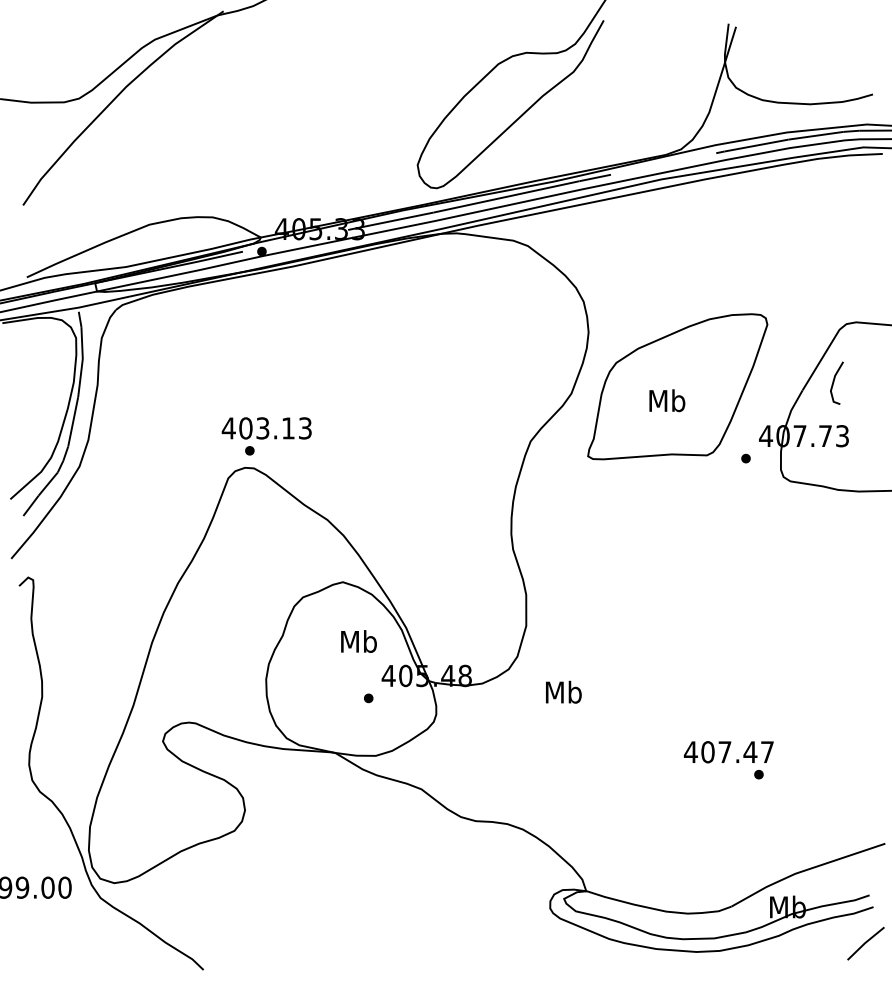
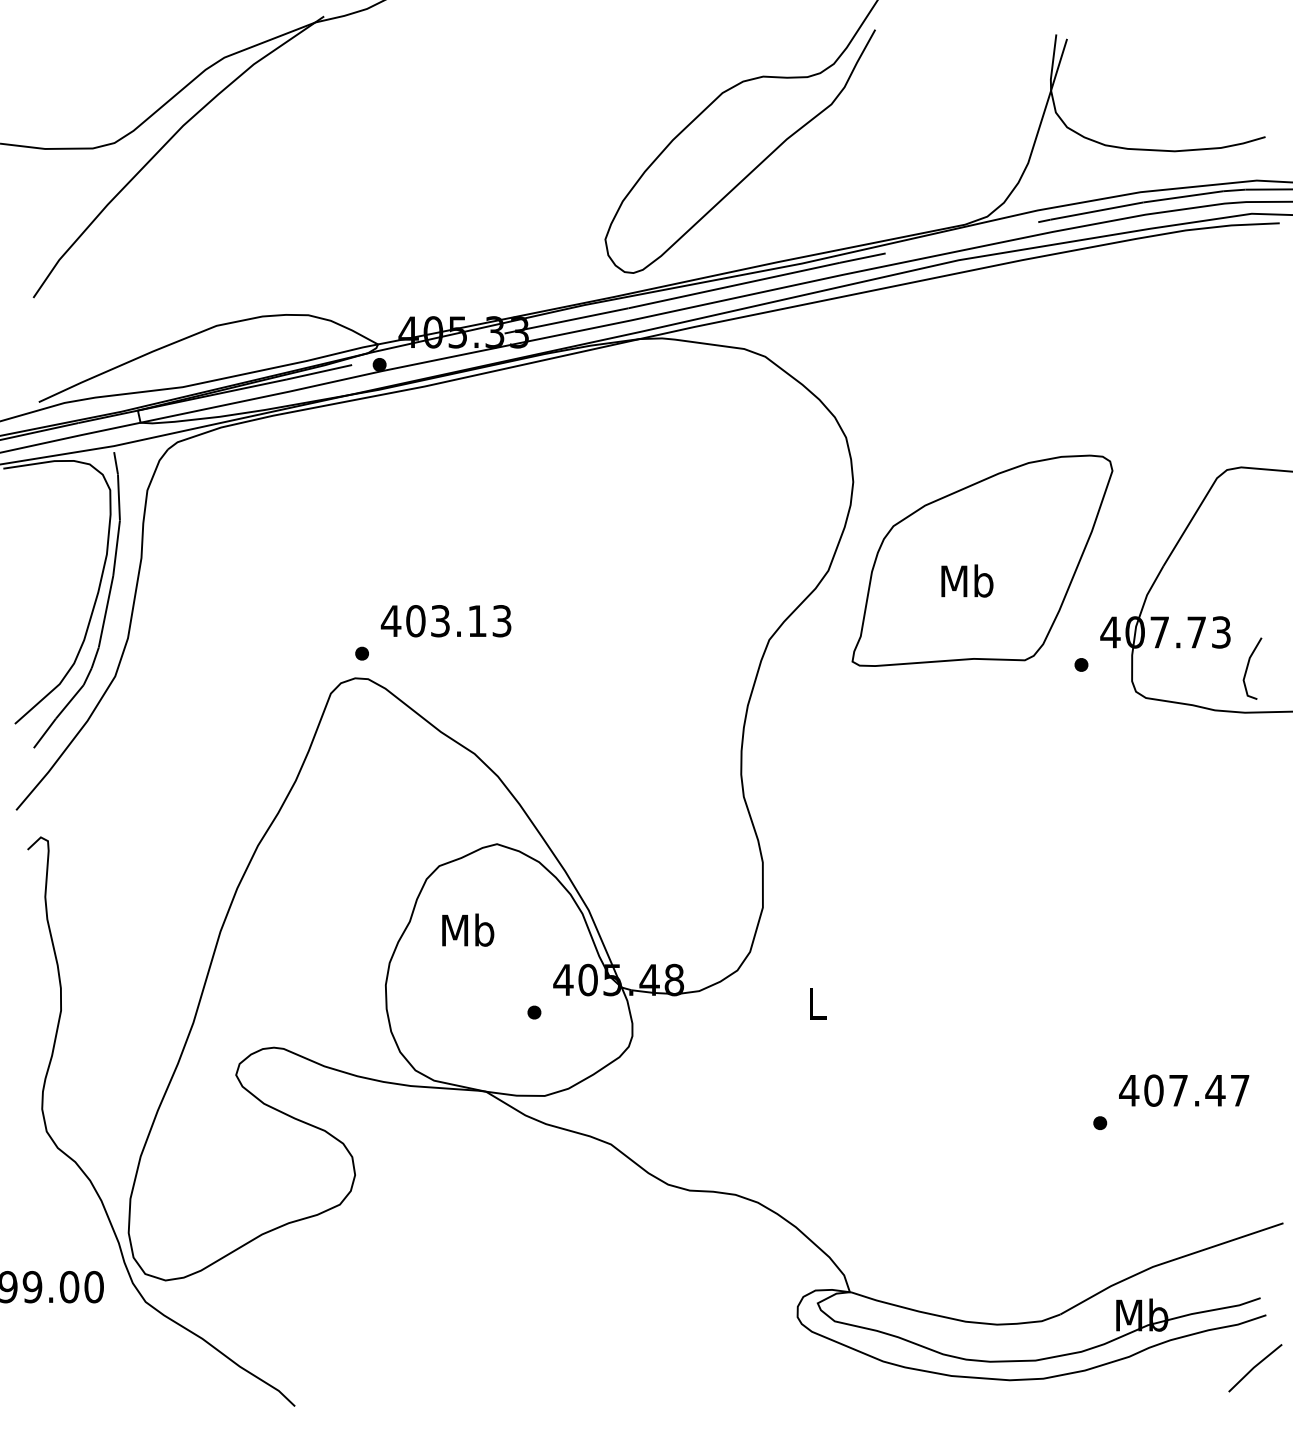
line: (834, 382) -> (1248, 667), moved
text: (266, 428) -> (445, 621), moved
text: (358, 641) -> (467, 930), moved
text: (563, 691) -> (816, 1002), Mb -> L
text: (728, 752) -> (1183, 1091), moved

